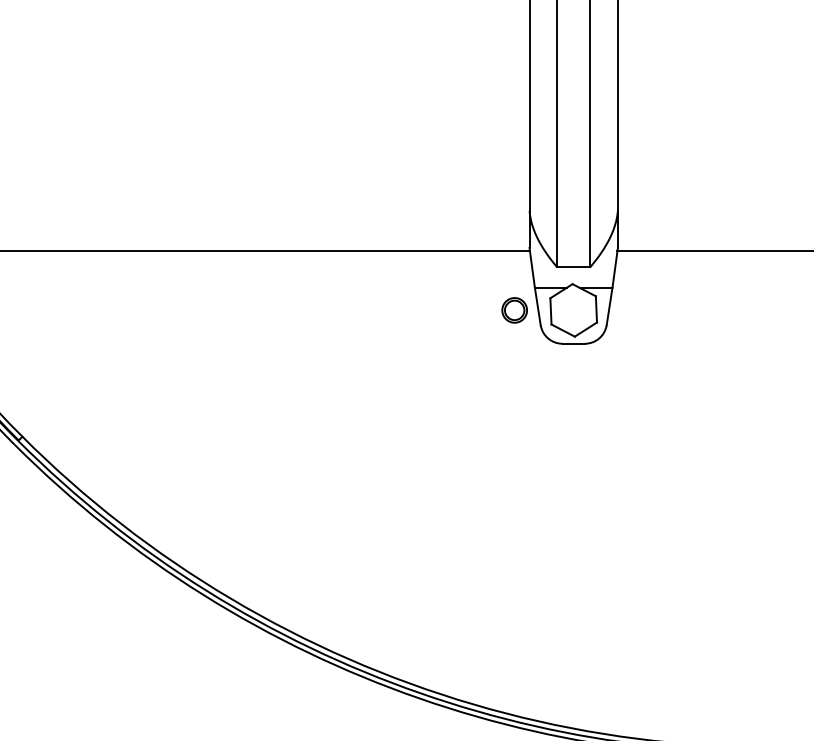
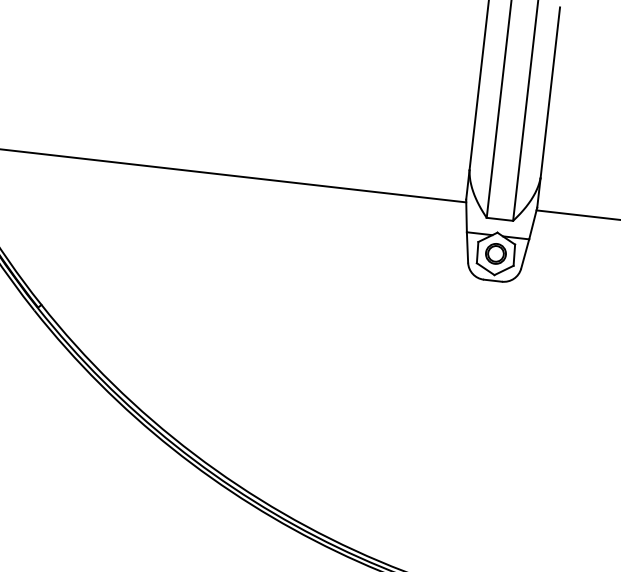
part: (514, 310) -> (495, 253), moved

